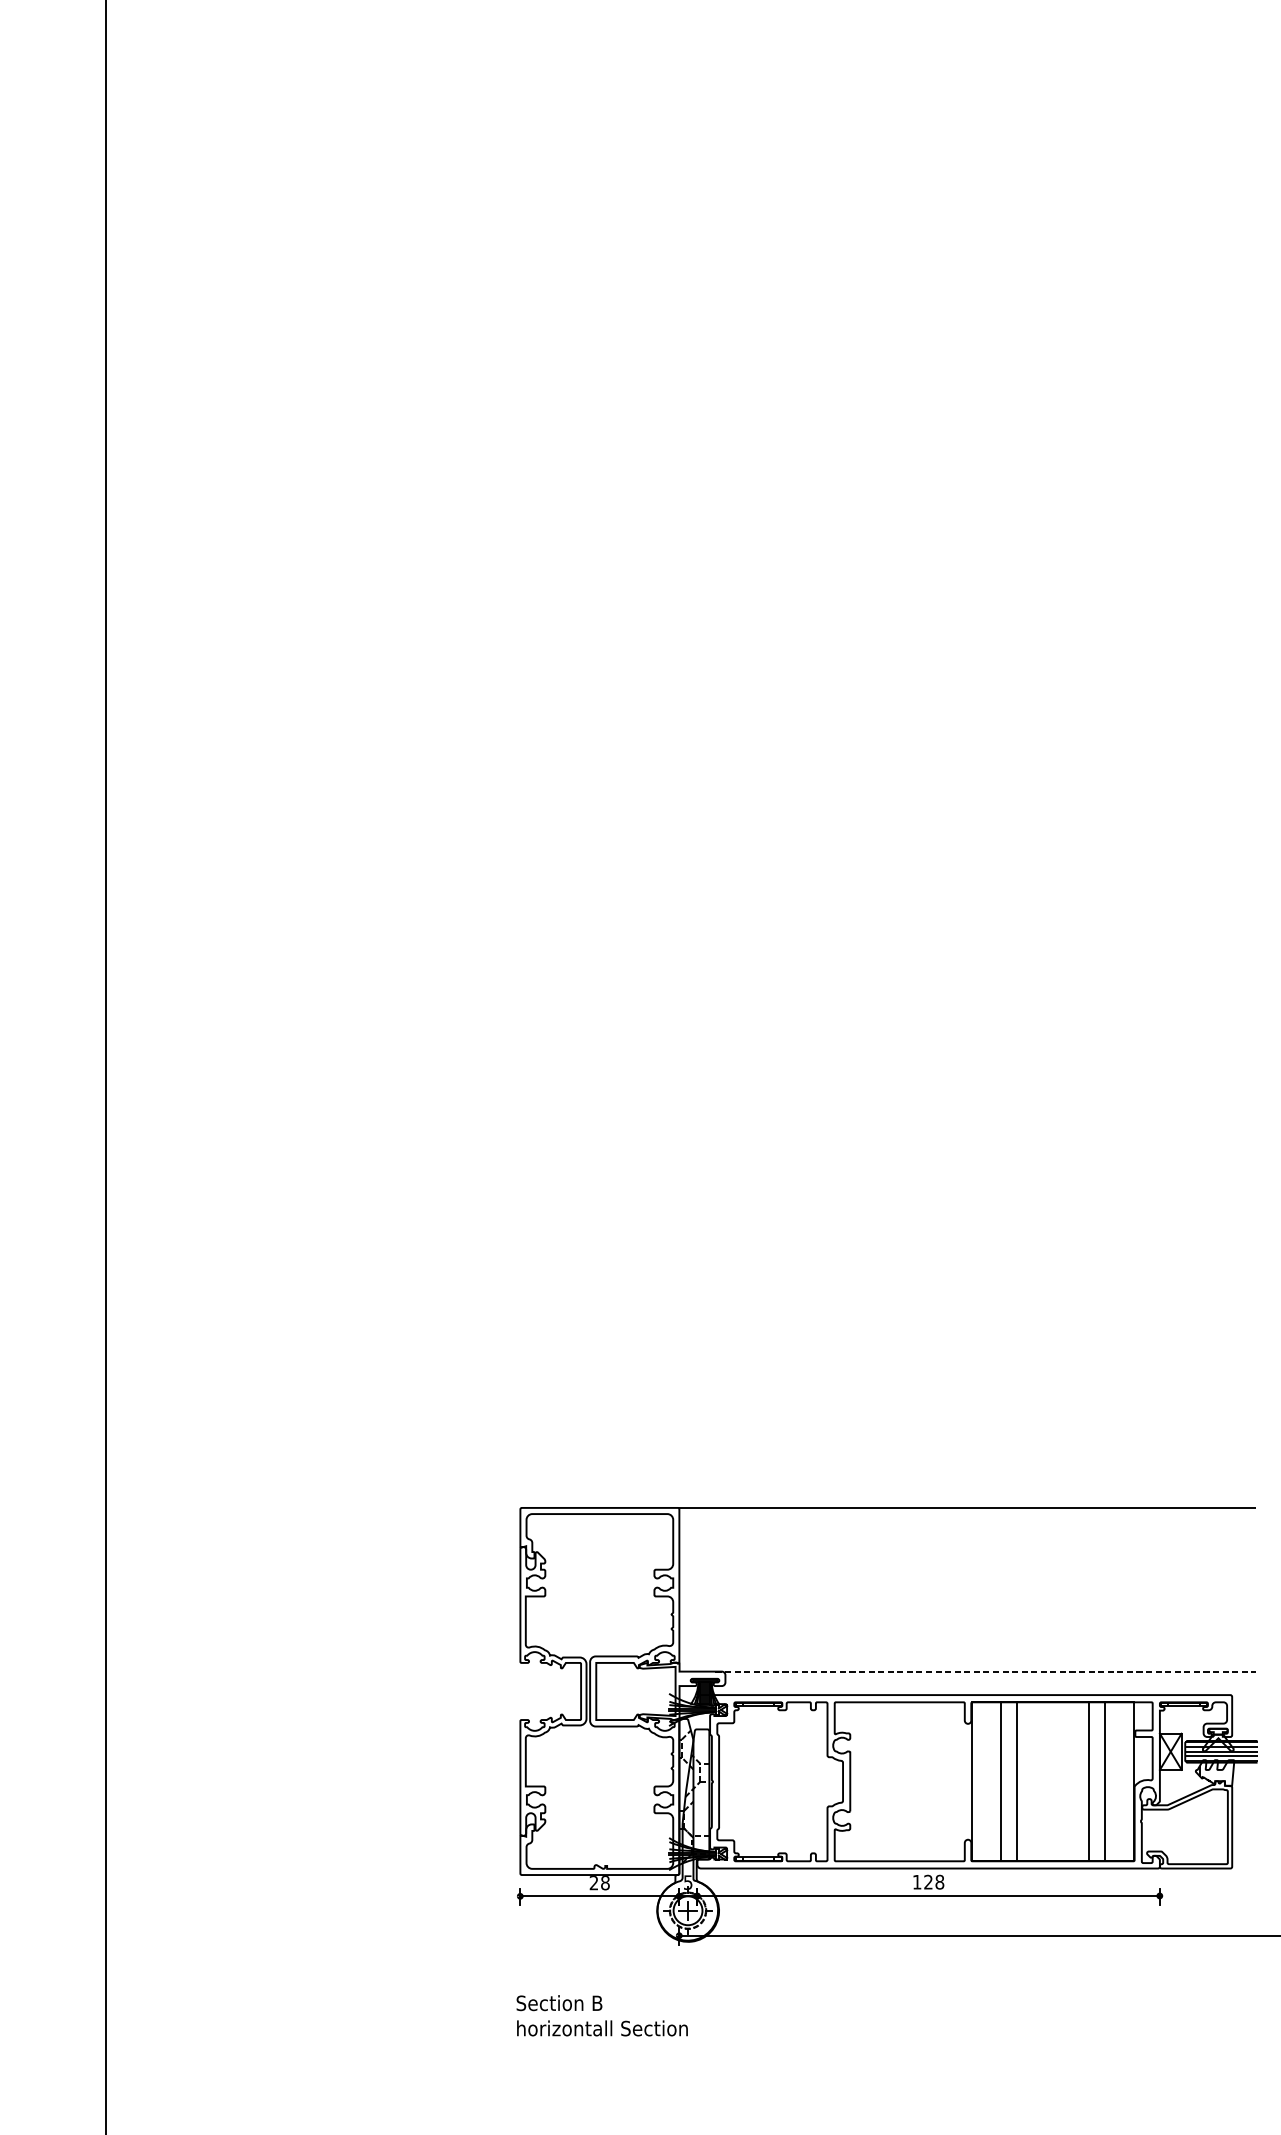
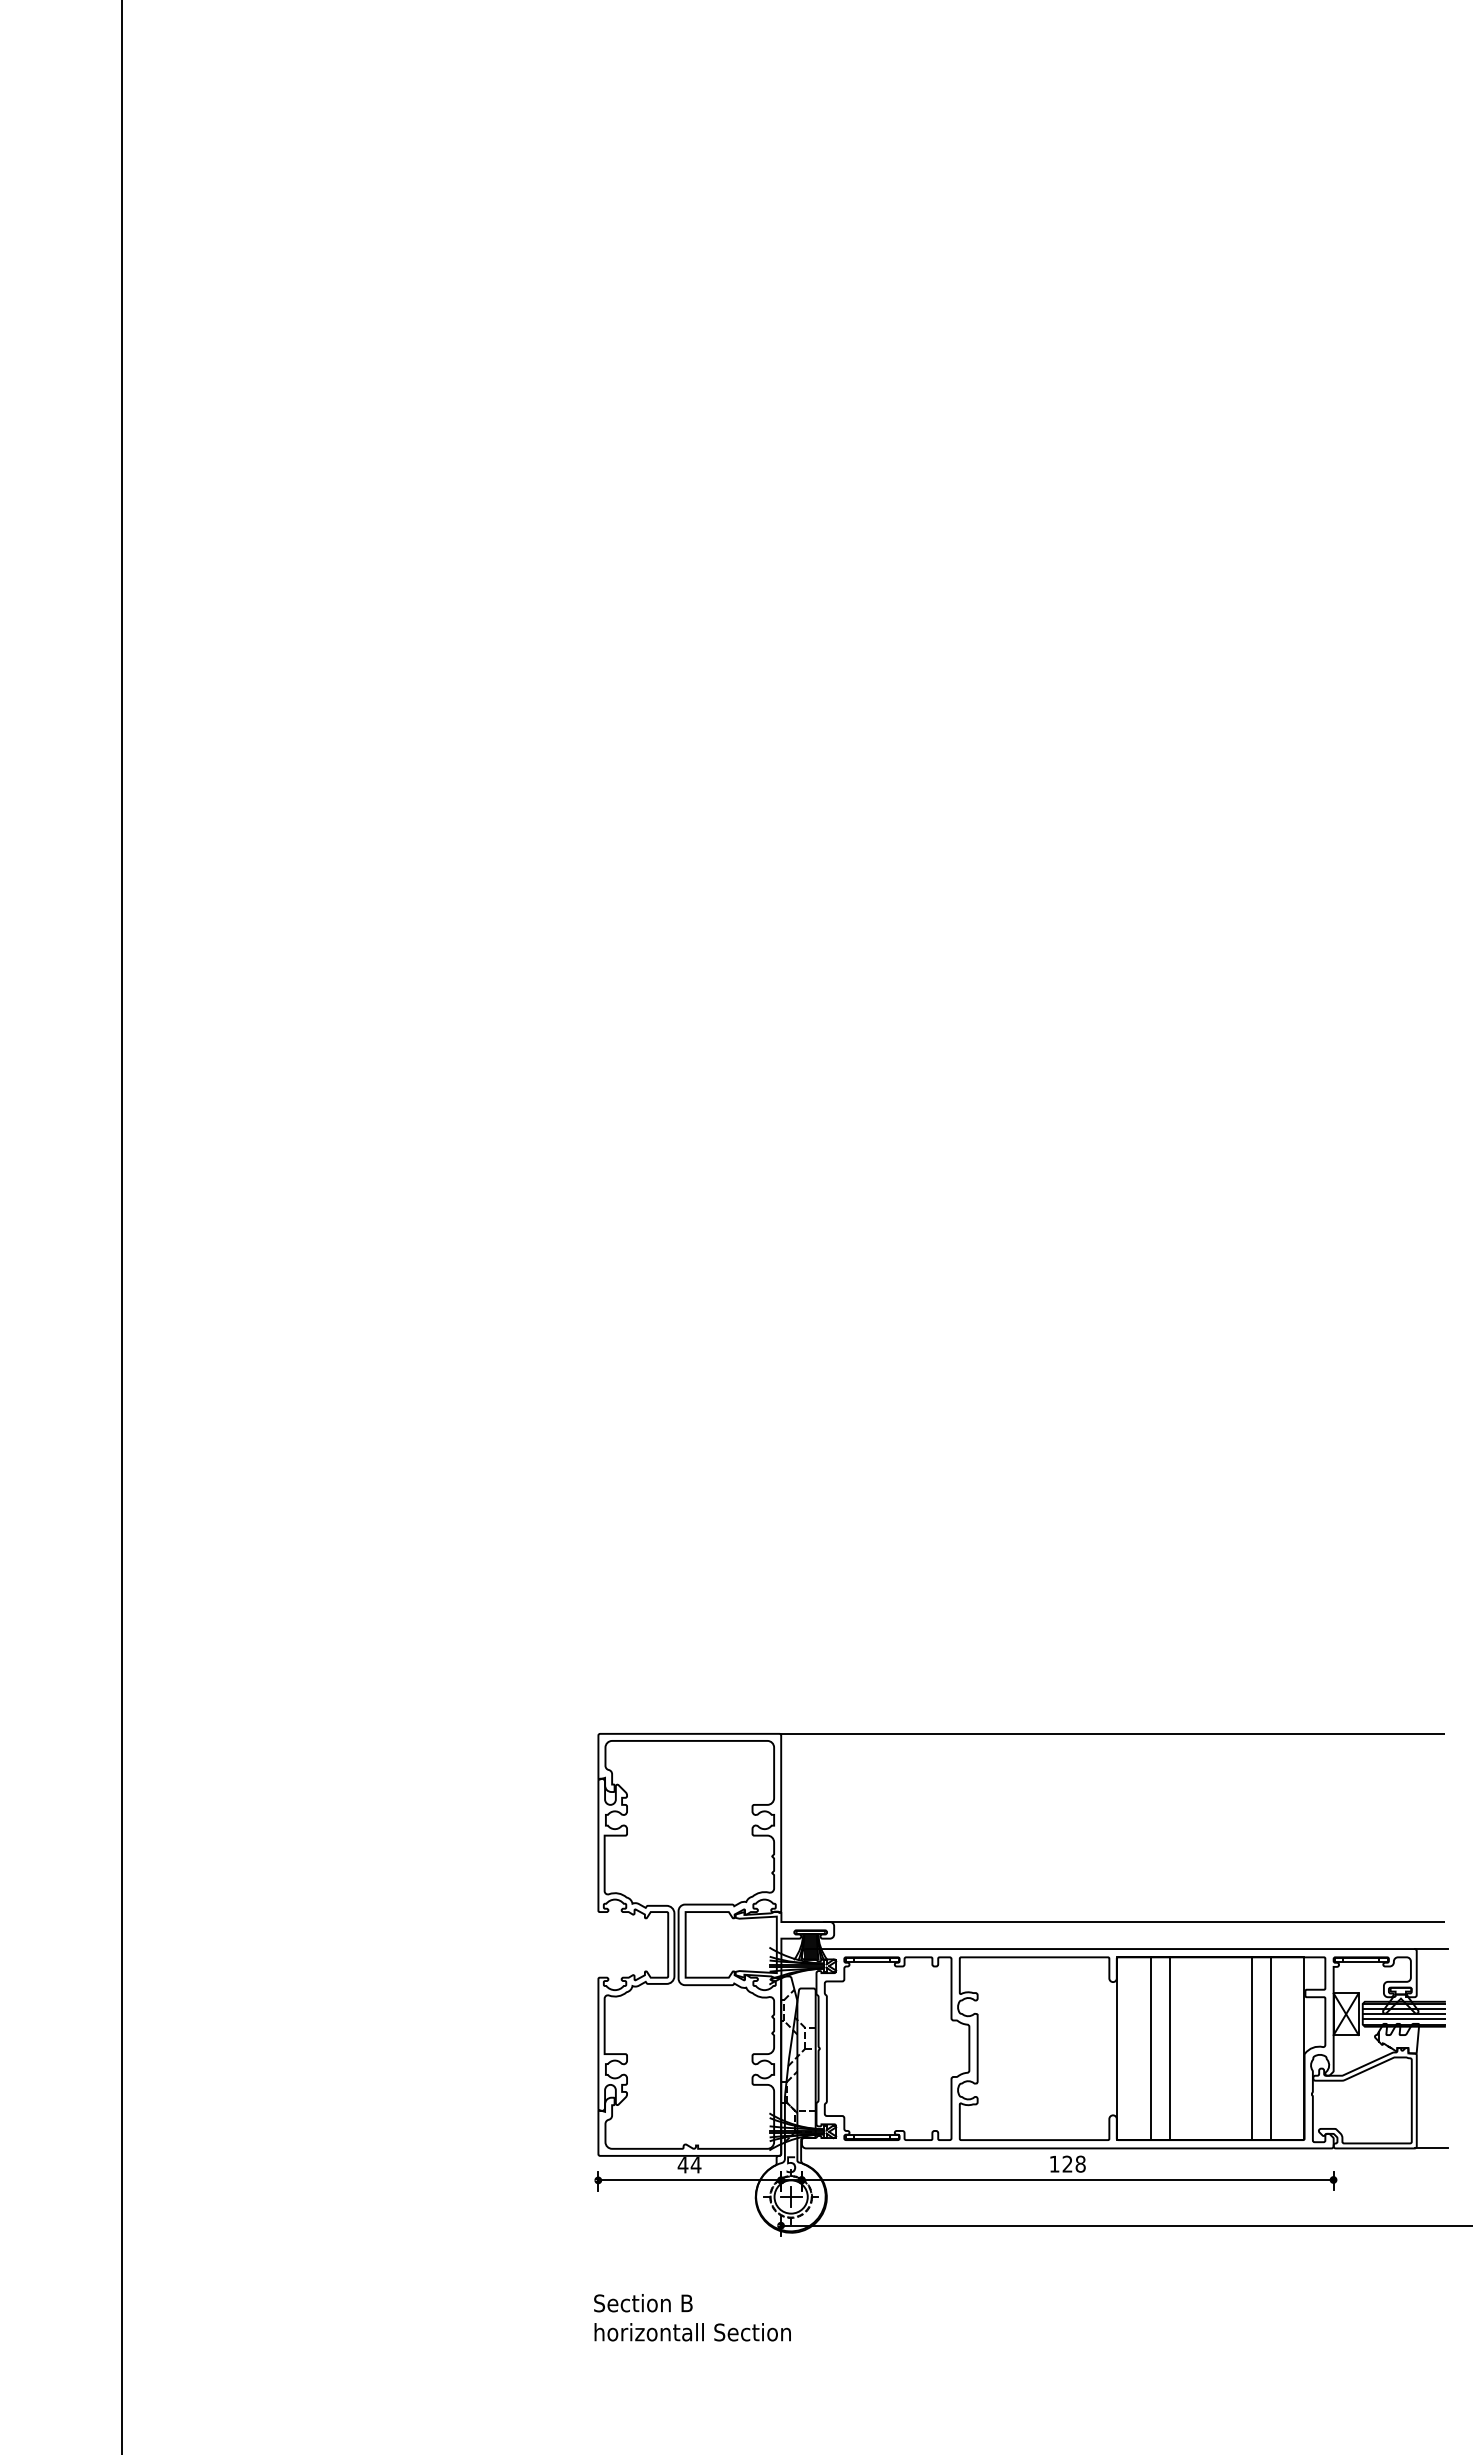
line: (985, 1671) -> (1133, 1921), dashed -> solid
line: (1244, 1695) -> (1430, 1949), added
line: (1244, 1868) -> (1430, 2148), added
text: (599, 1883) -> (689, 2165), 28 -> 44

